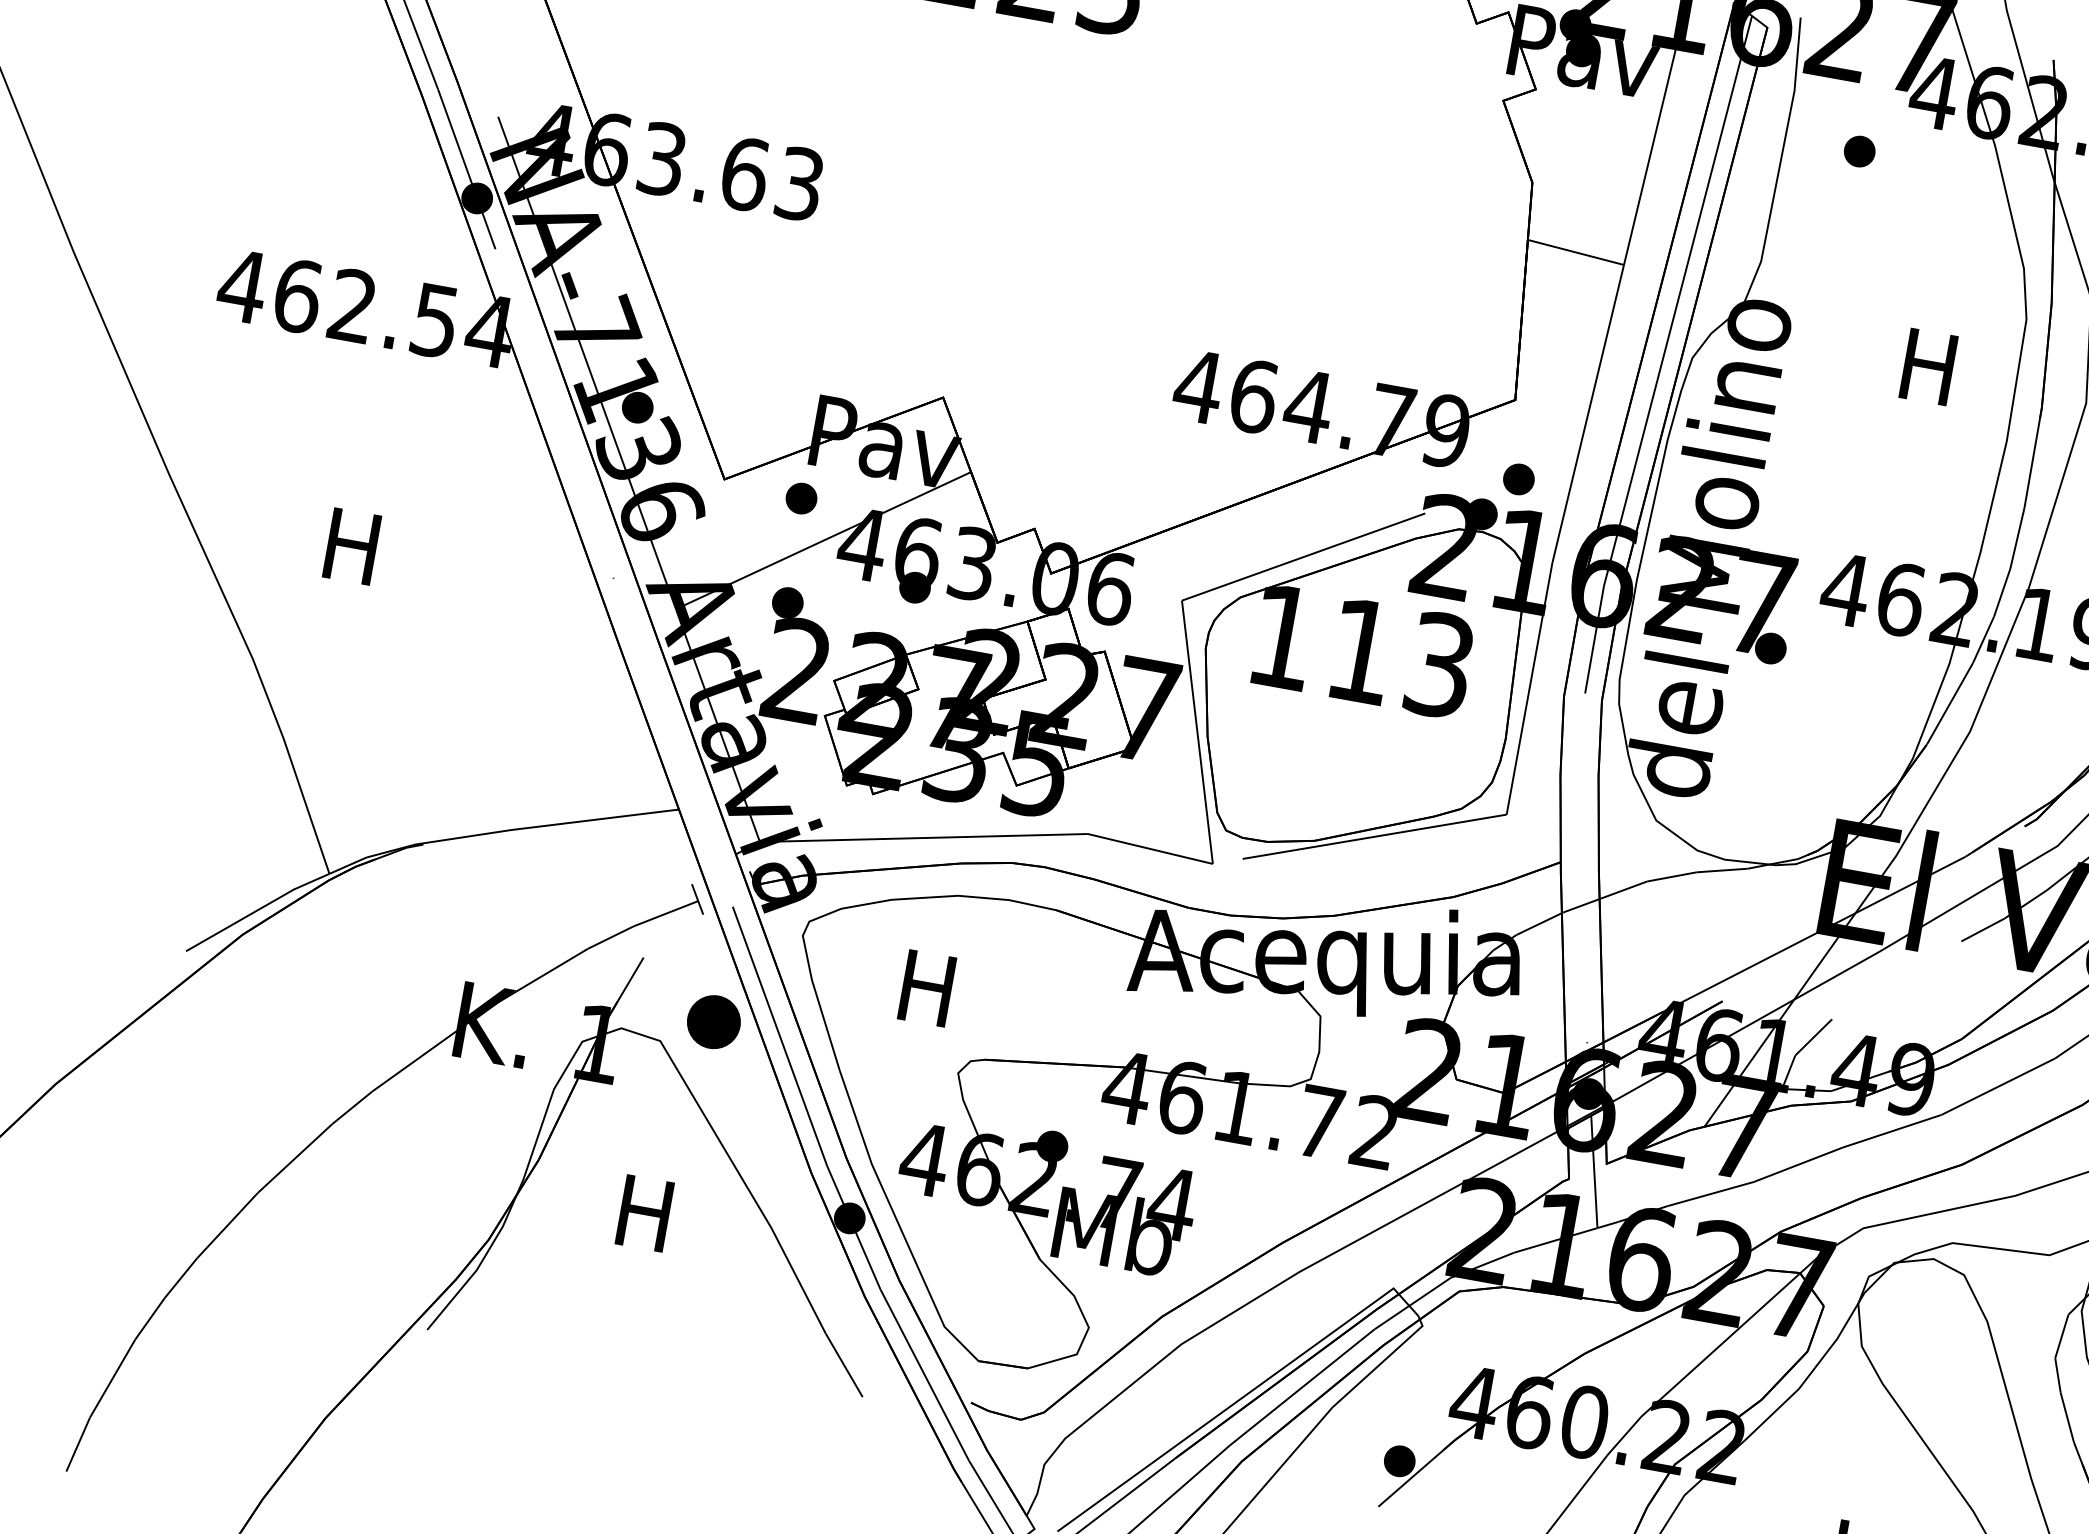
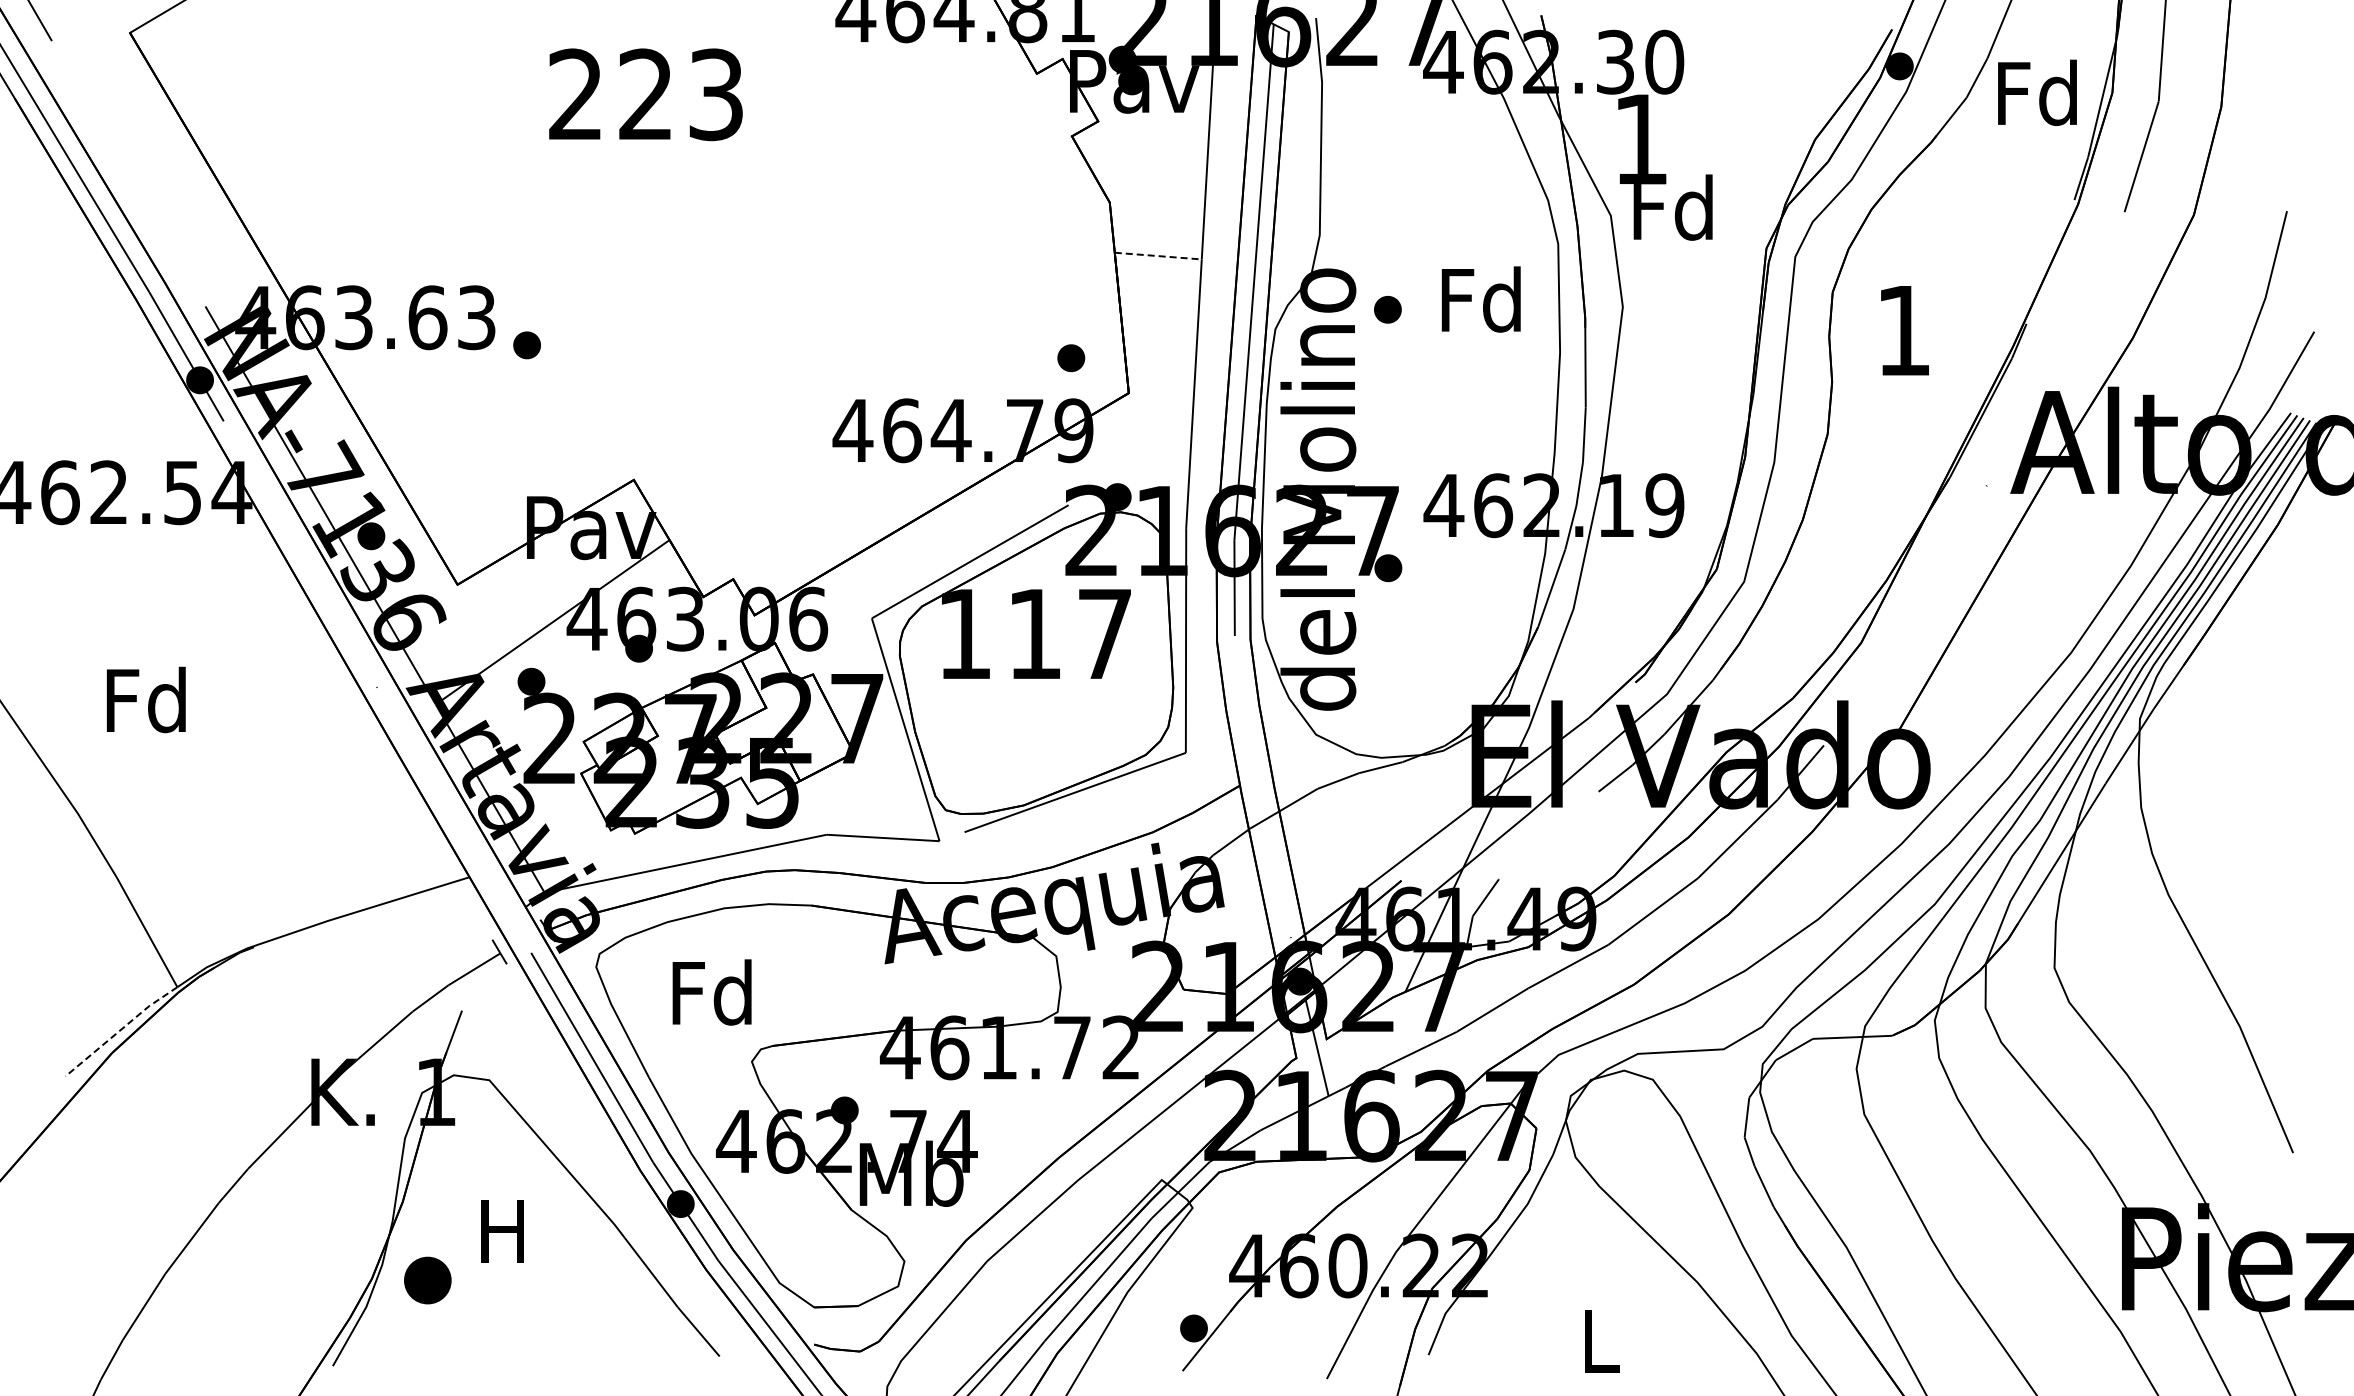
part: (1859, 151) -> (1387, 309), moved
line: (1576, 252) -> (1158, 256), solid -> dashed
text: (1928, 366) -> (1480, 299), H -> Fd
part: (1519, 479) -> (1071, 358), moved
part: (800, 498) -> (526, 345), moved
text: (351, 545) -> (145, 699), H -> Fd
text: (1439, 664) -> (1104, 633), 113 -> 117
line: (256, 910) -> (120, 1030), solid -> dashed
text: (926, 987) -> (711, 992), H -> Fd
part: (713, 1022) -> (427, 1280), moved

